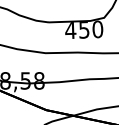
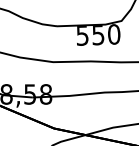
text: (70, 30) -> (82, 35), 450 -> 550

